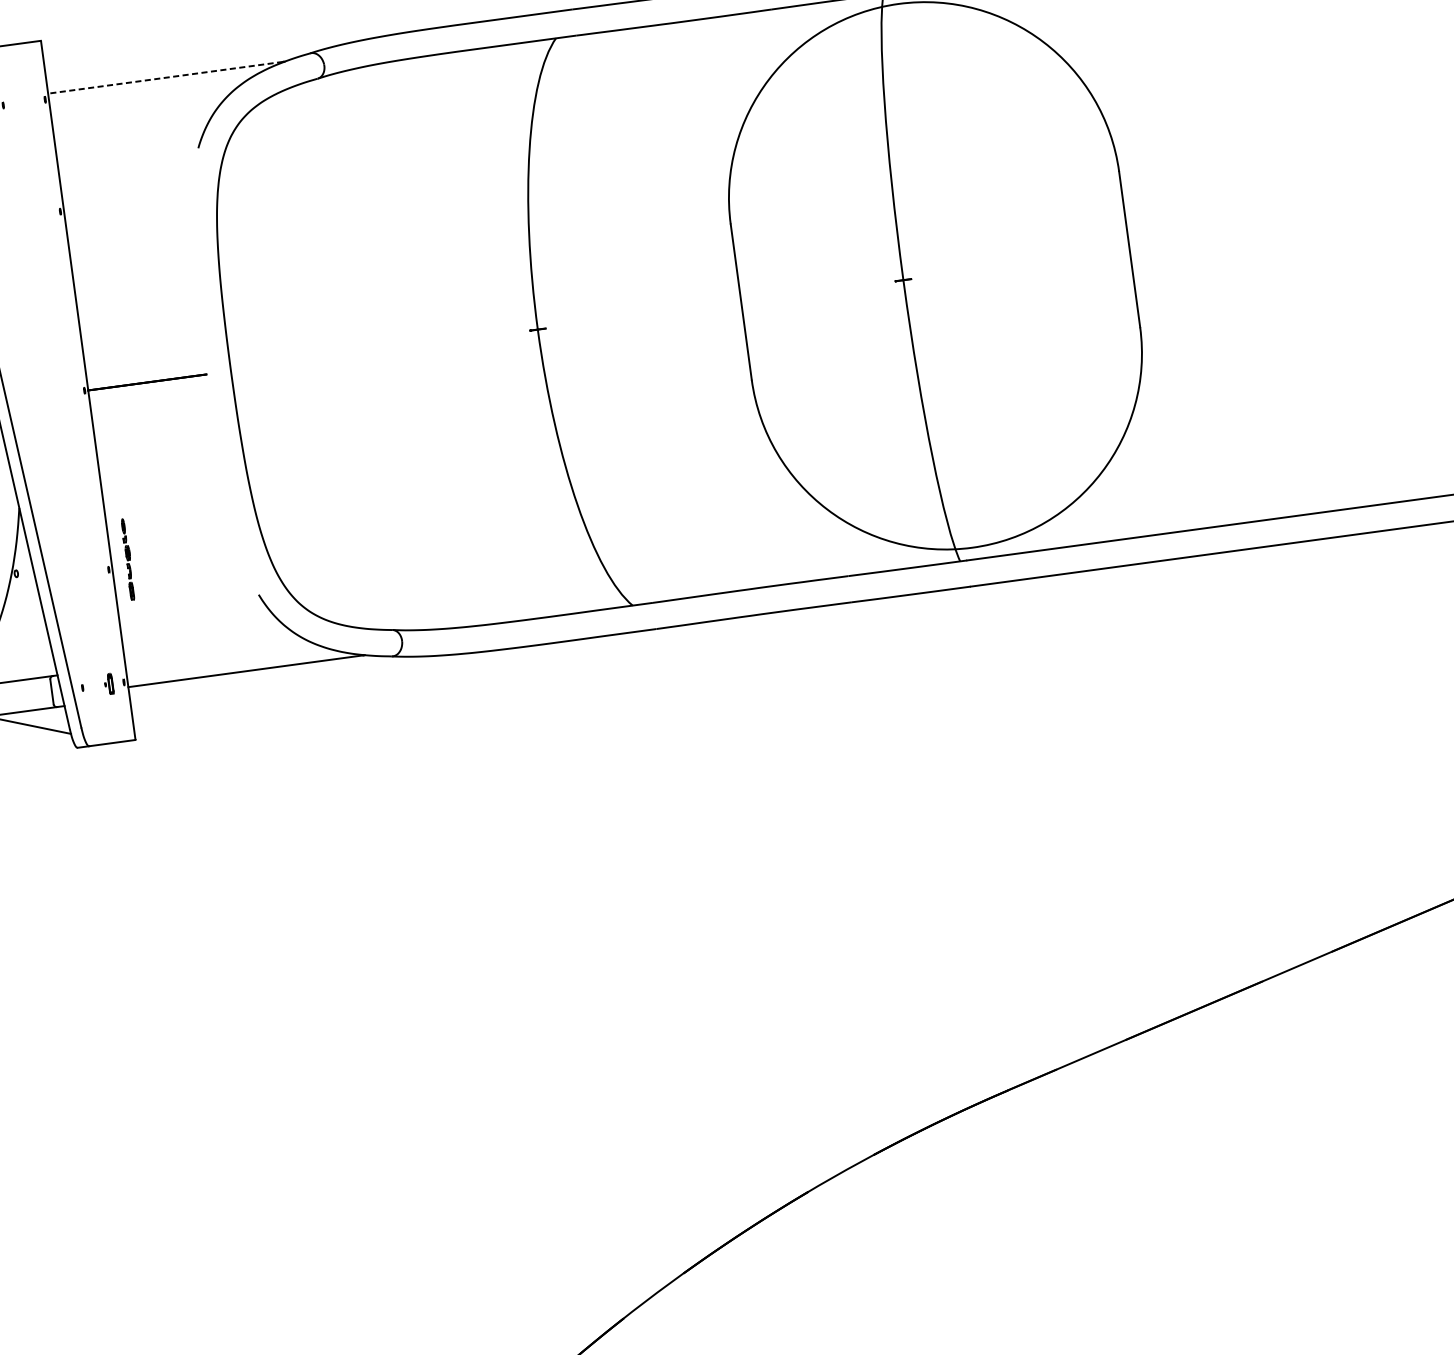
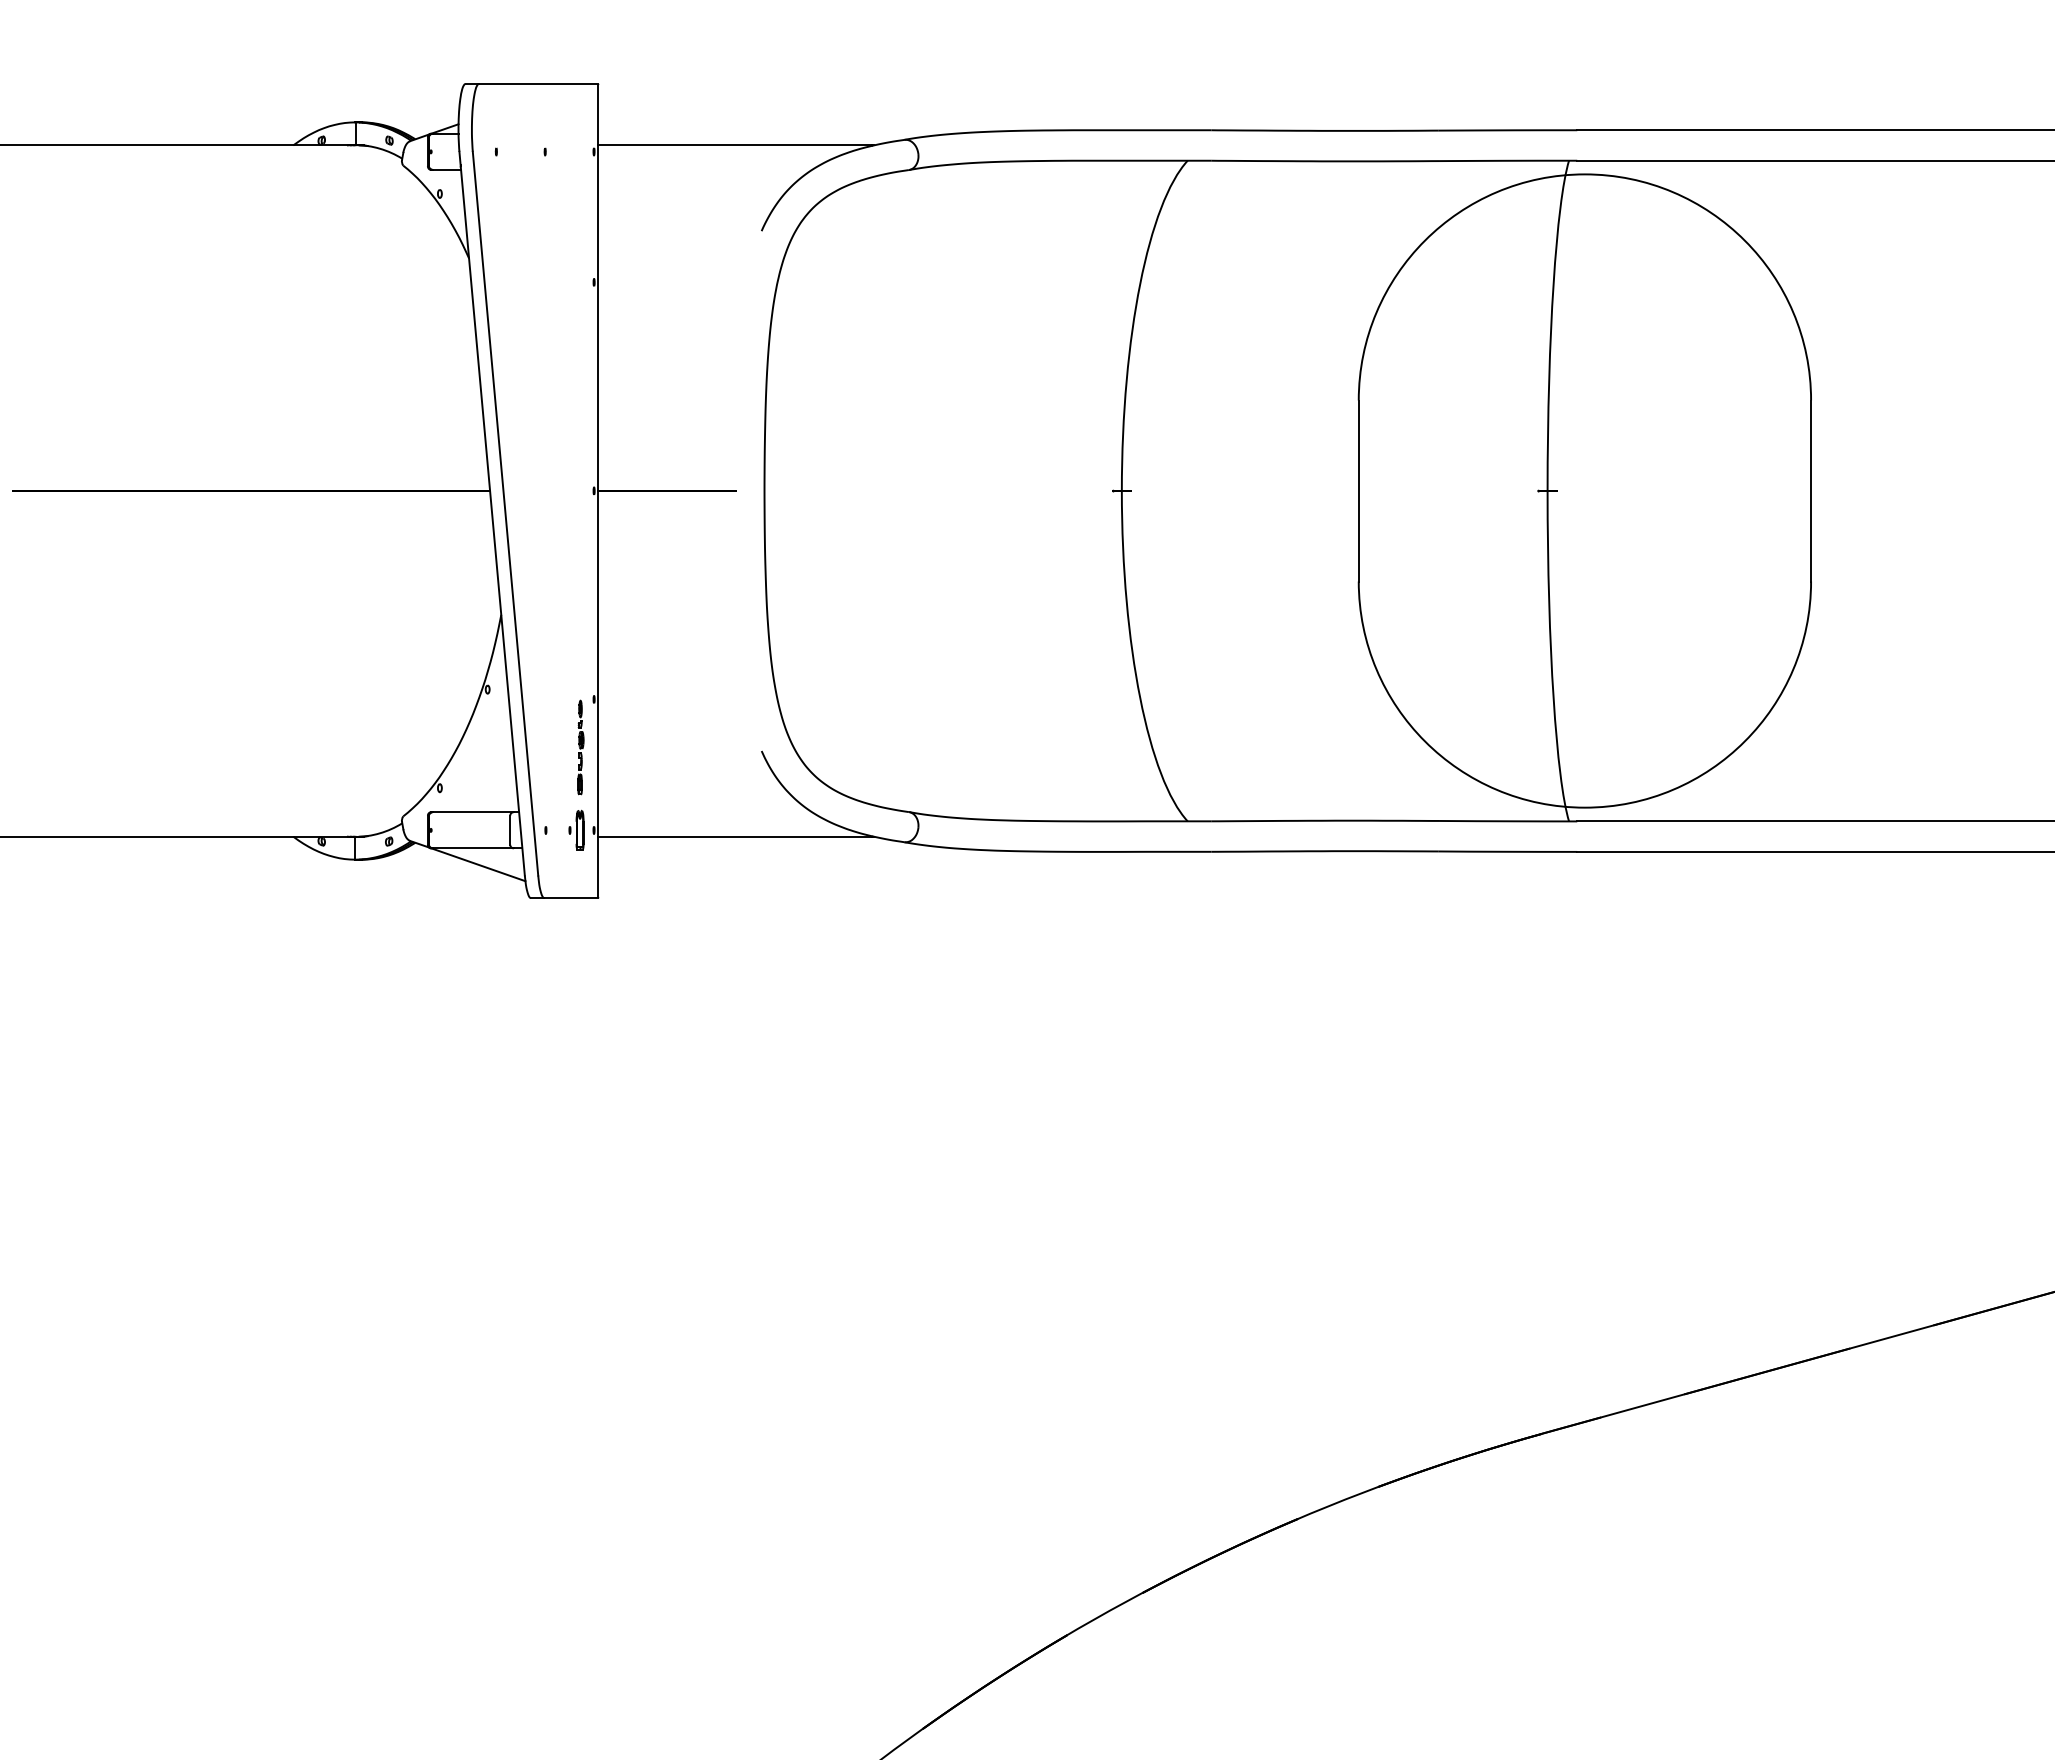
line: (165, 77) -> (735, 145), dashed -> solid
part: (127, 559) -> (580, 747), moved
part: (108, 683) -> (576, 829), size x1.67

